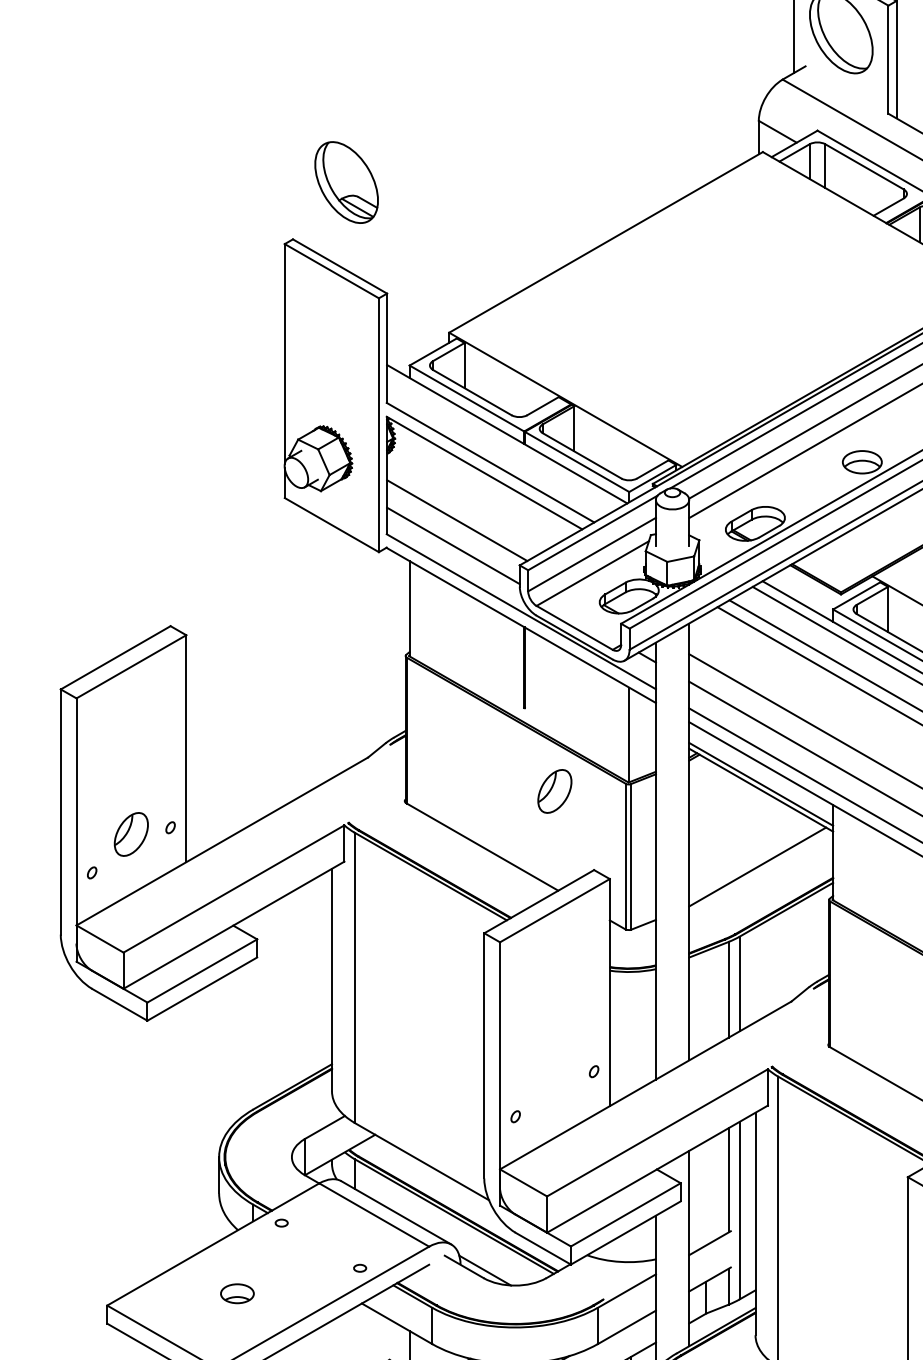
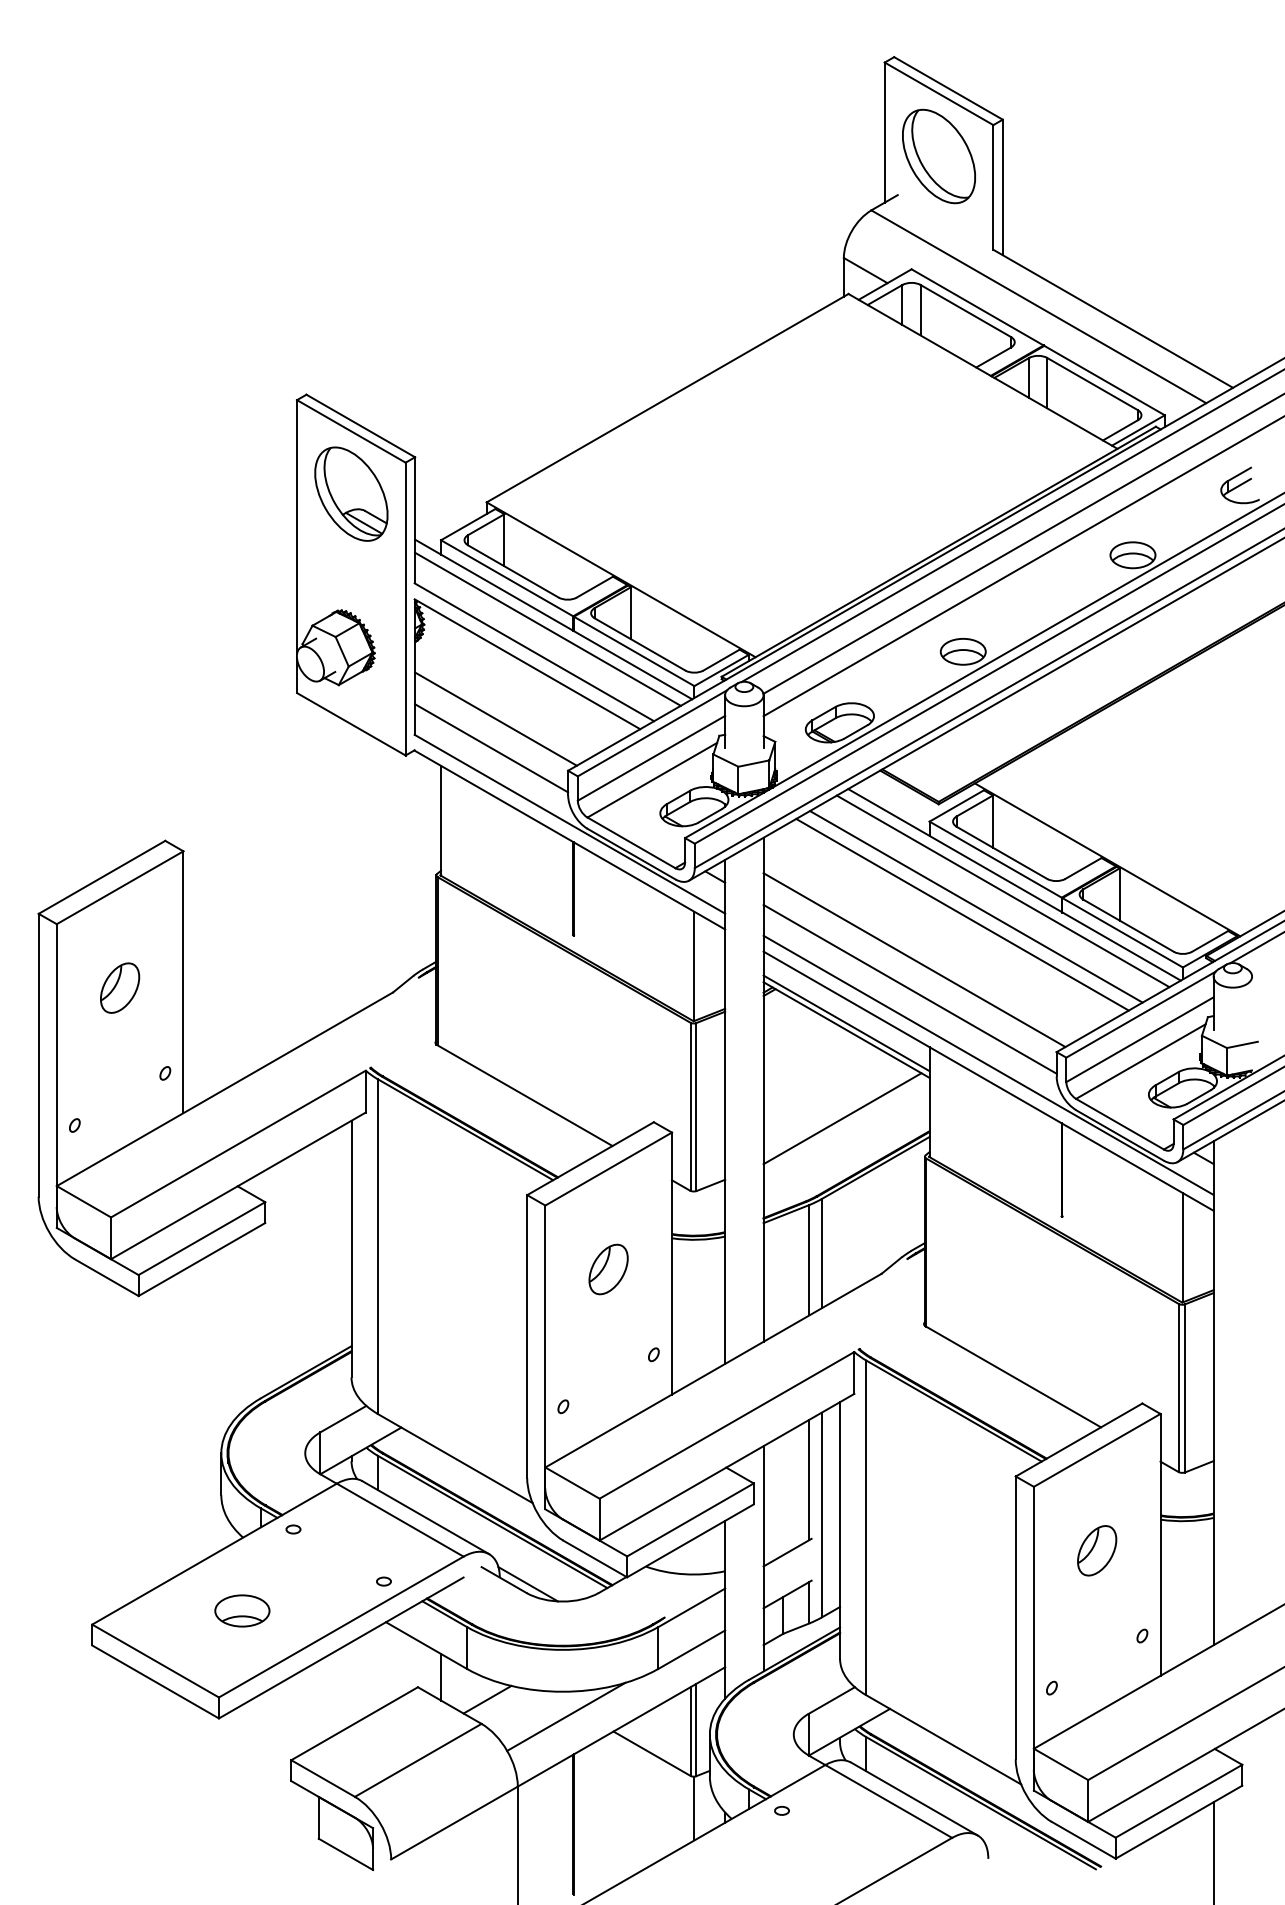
part: (346, 181) -> (351, 493), moved
line: (501, 442) -> (547, 628), added
part: (554, 791) -> (608, 1269), moved
part: (131, 833) -> (120, 987), moved
part: (237, 1293) -> (242, 1610), size x1.43

